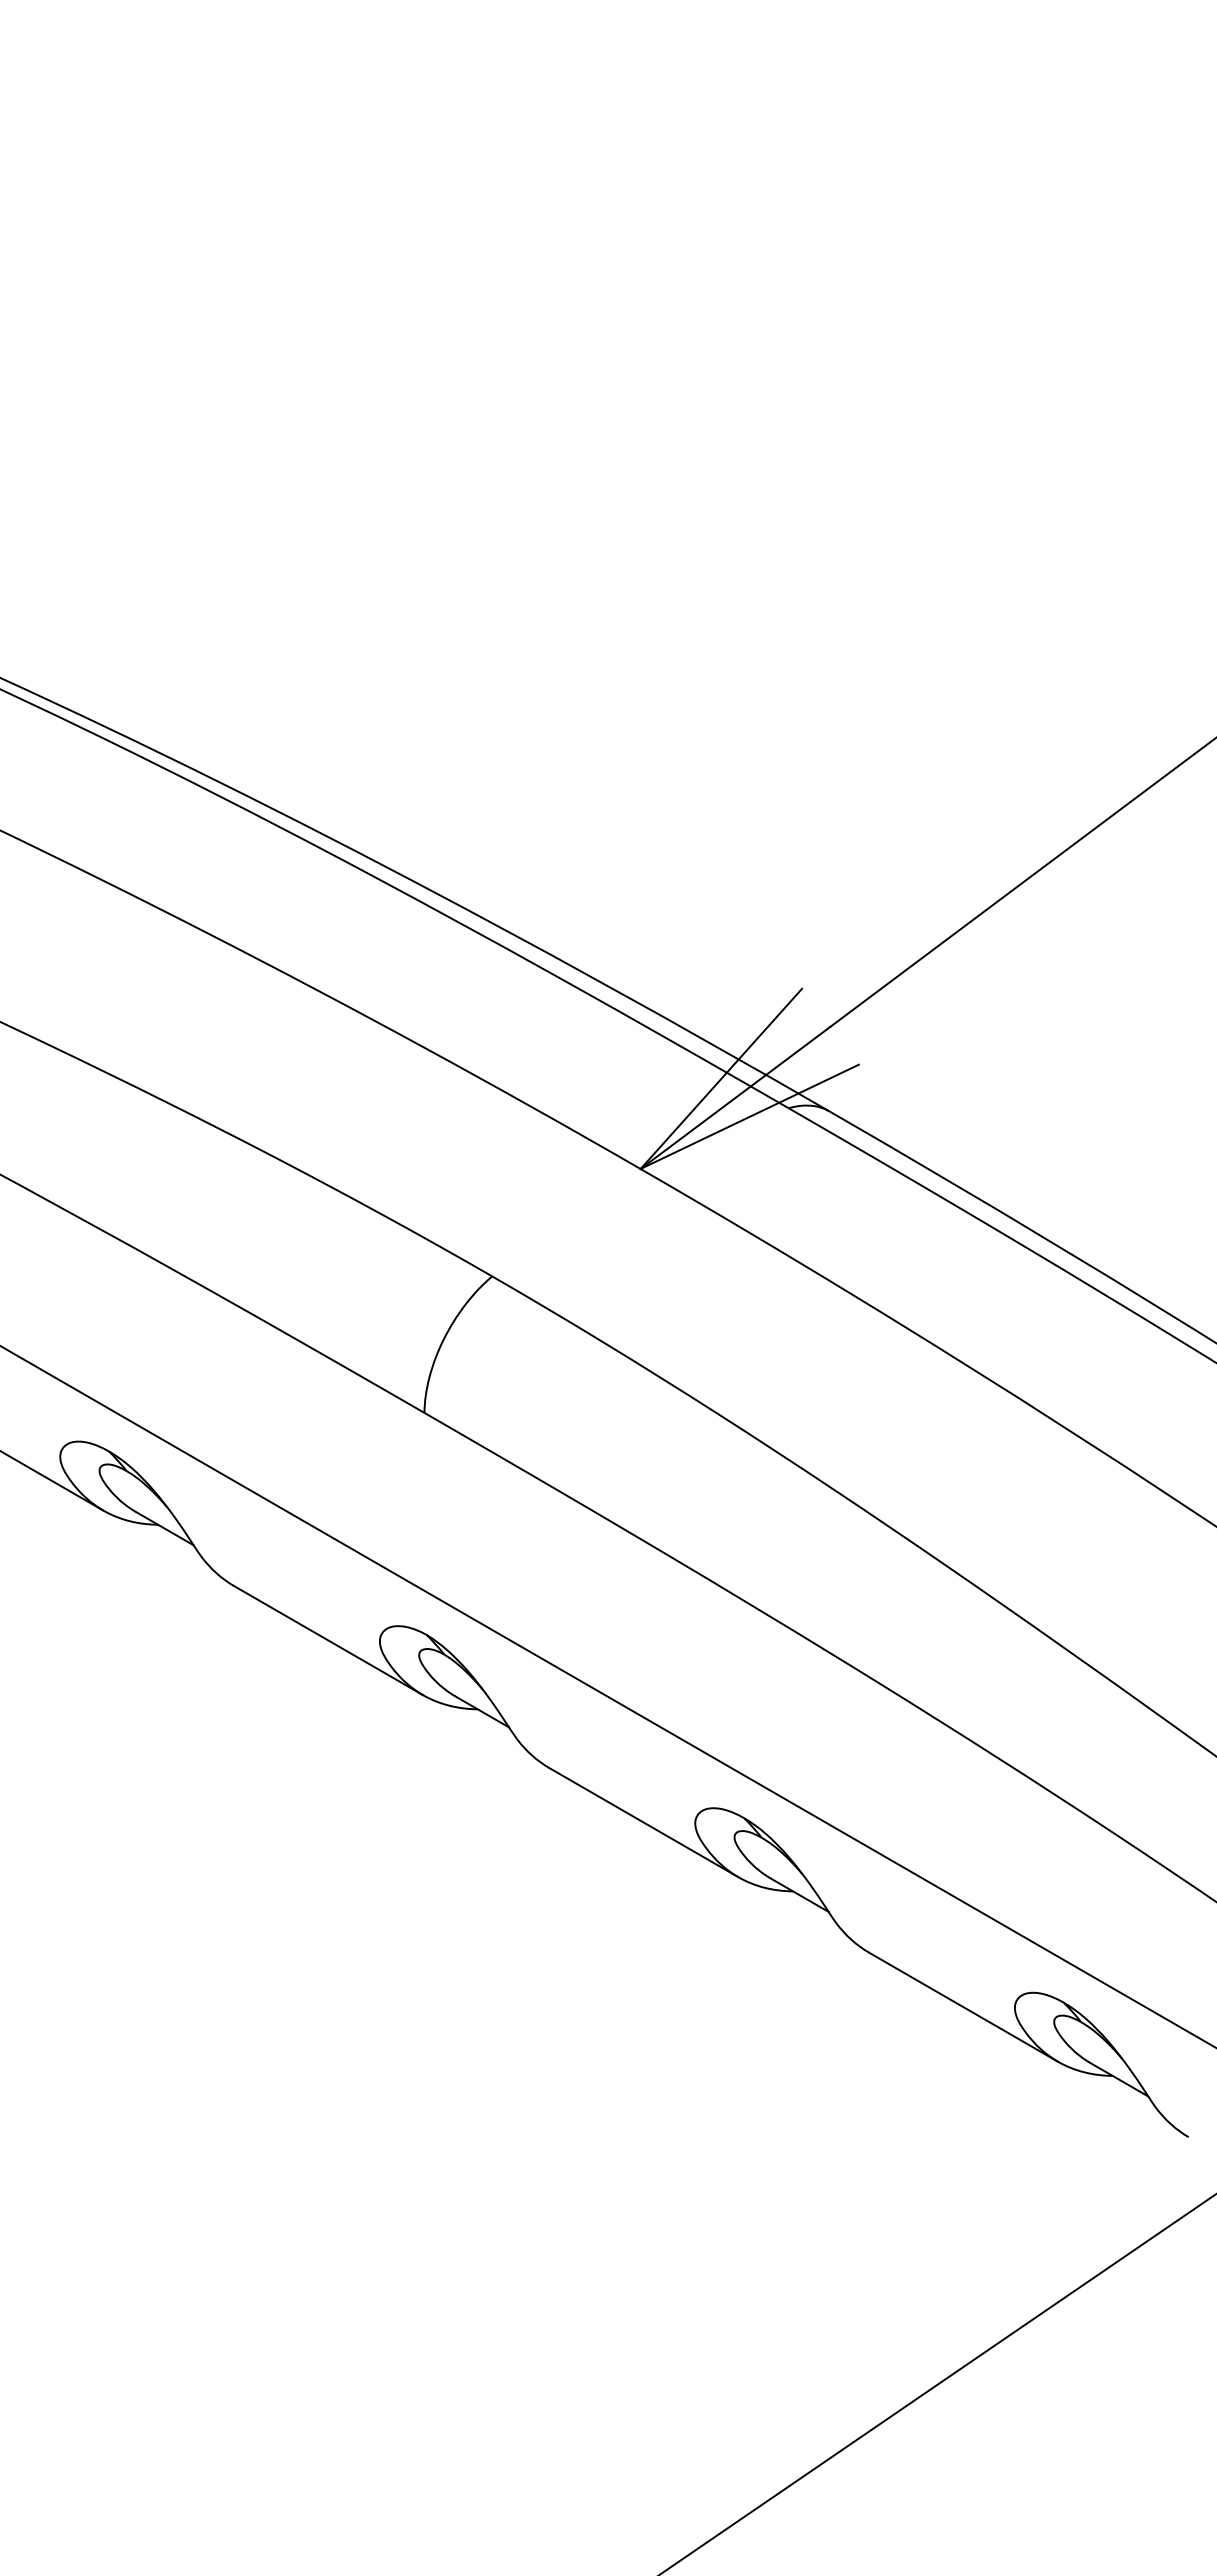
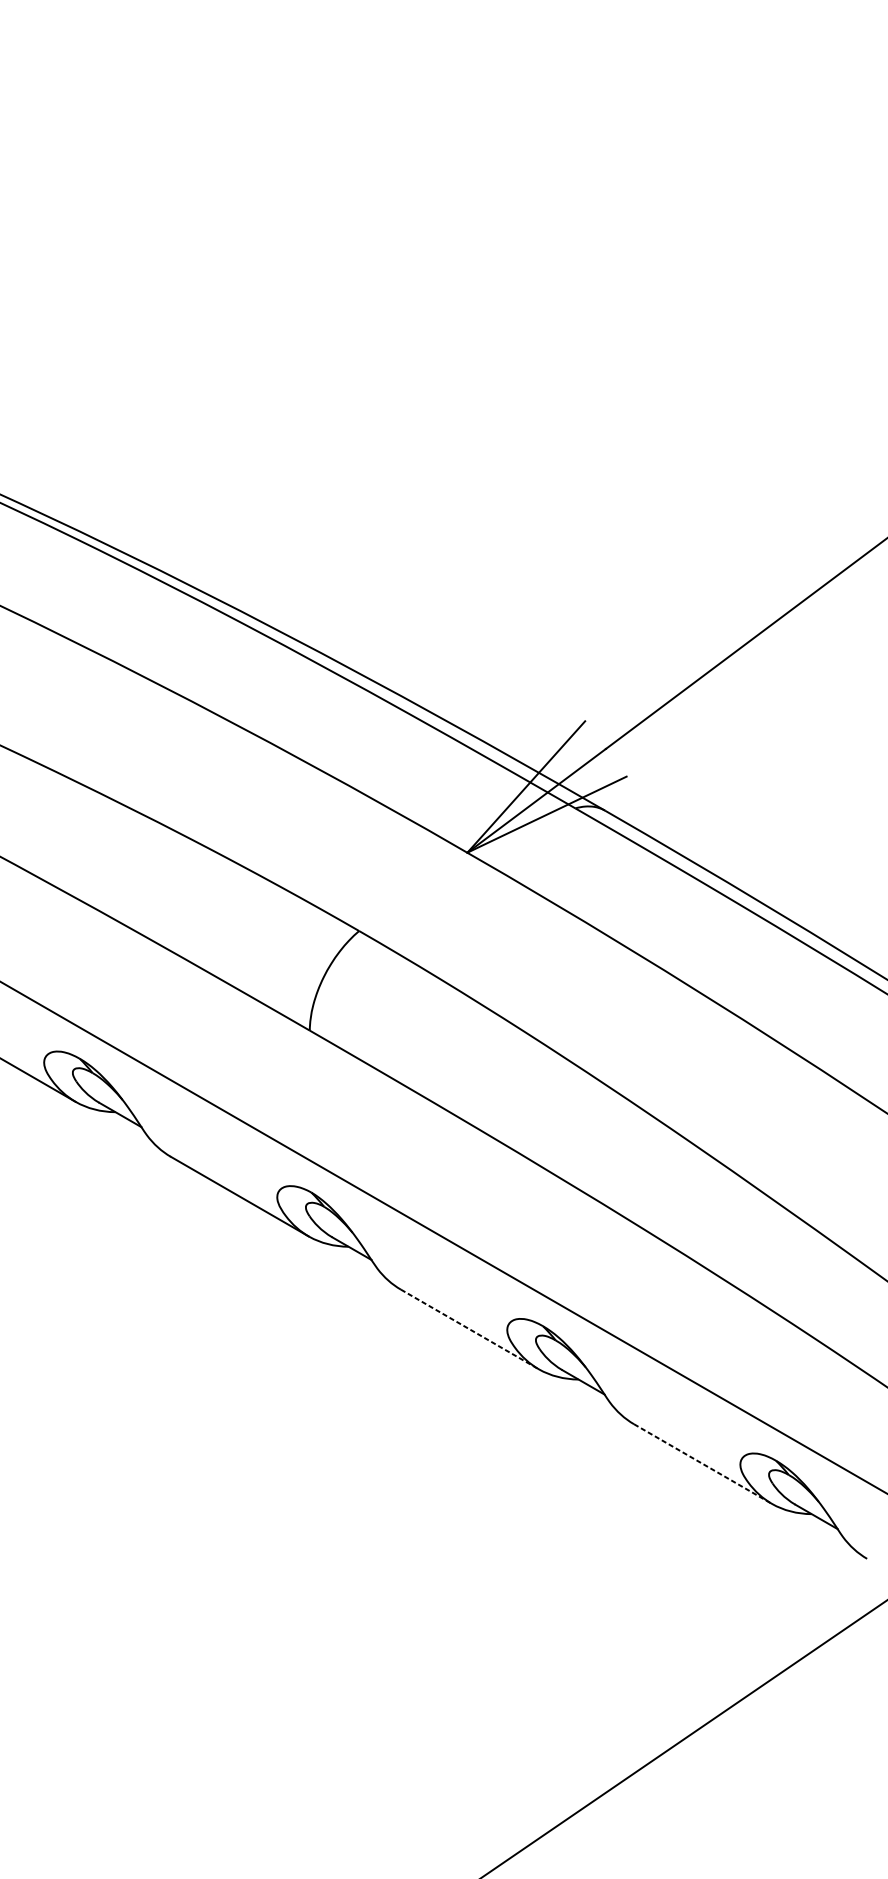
line: (644, 1822) -> (470, 1329), solid -> dashed
line: (963, 2007) -> (702, 1464), solid -> dashed

